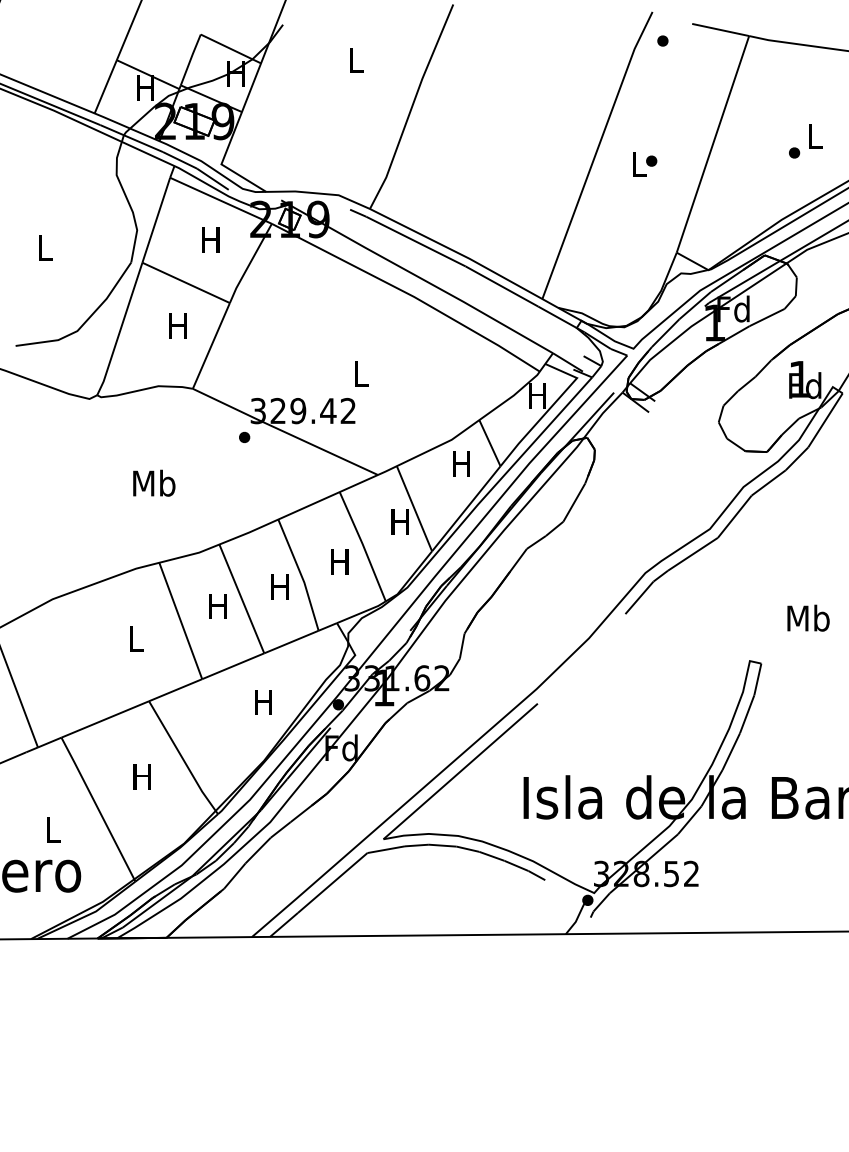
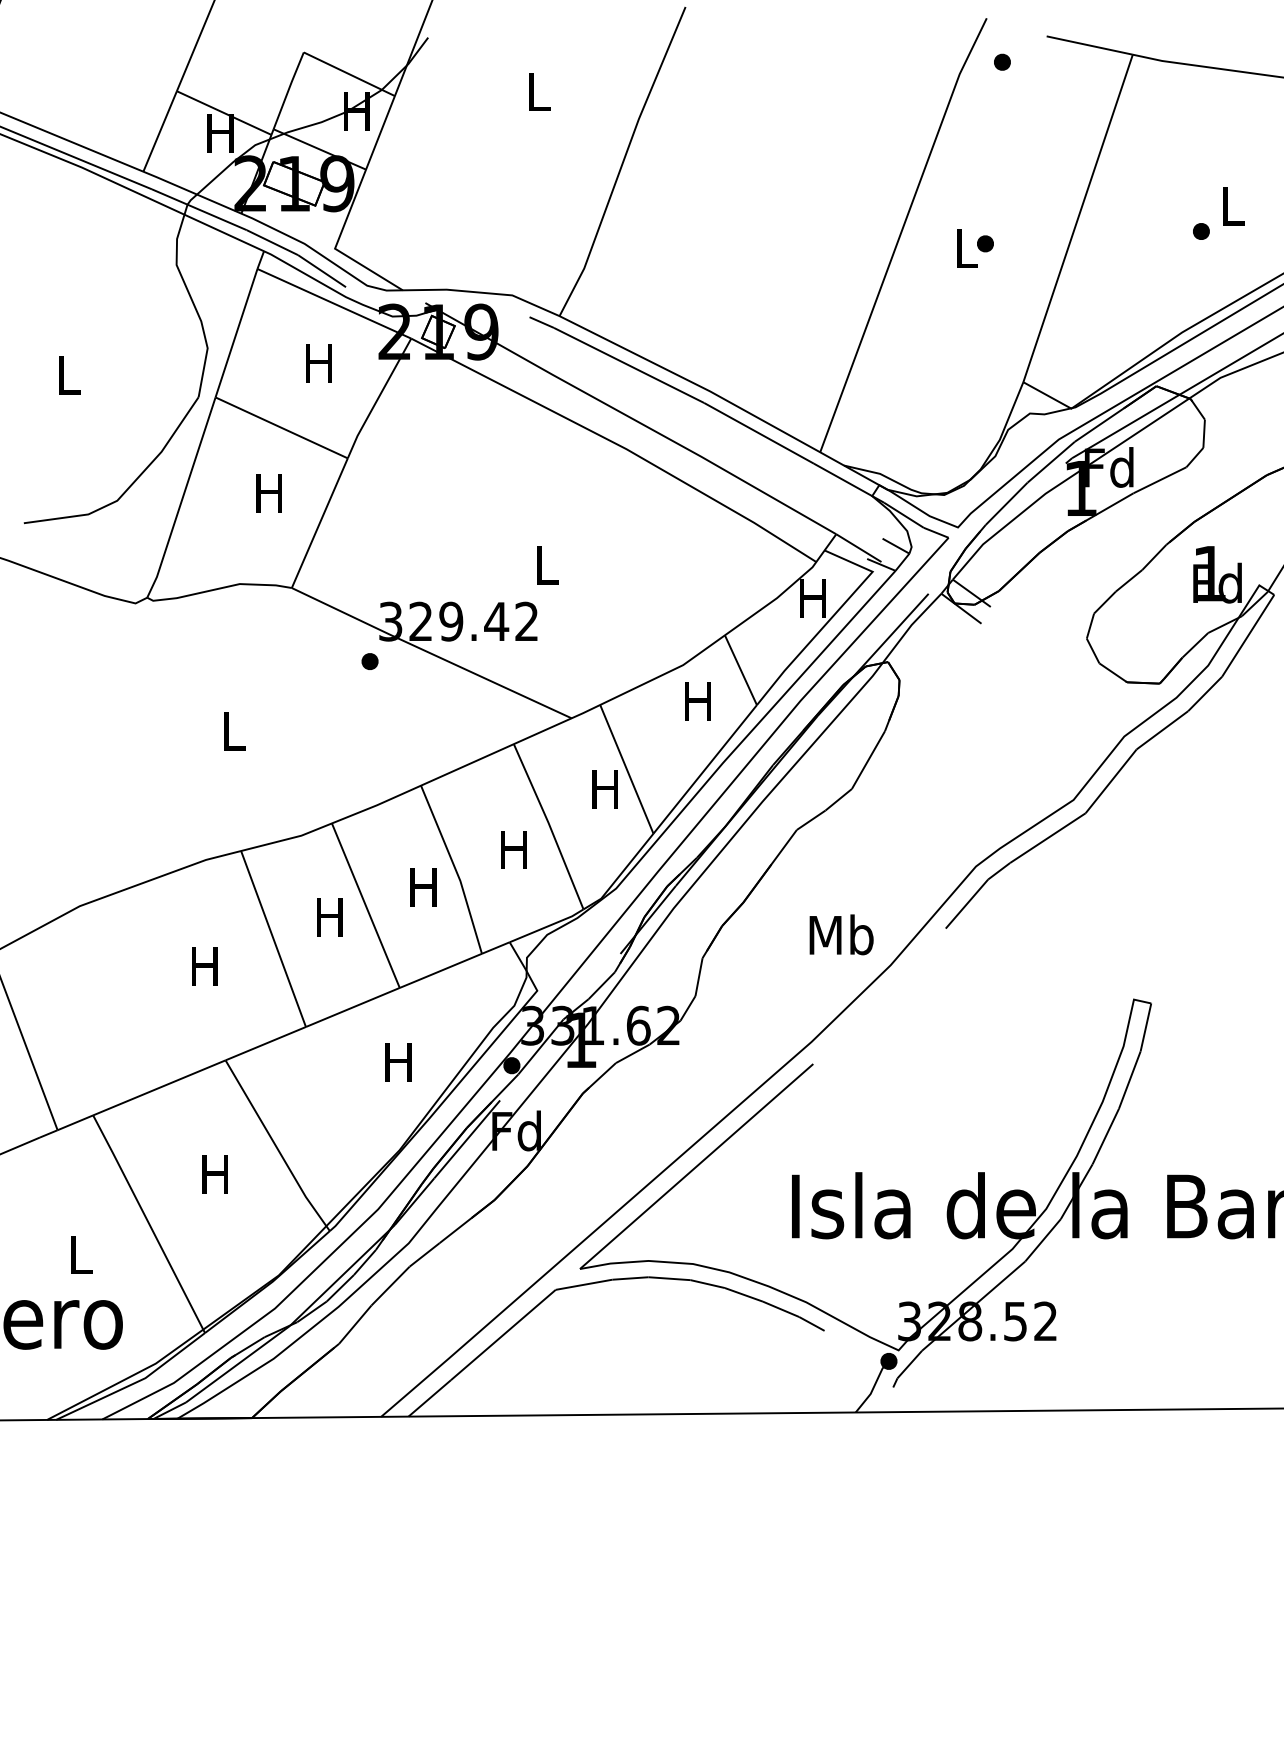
text: (154, 482) -> (233, 729), Mb -> L
text: (808, 617) -> (841, 933), moved
text: (135, 638) -> (205, 965), L -> H

